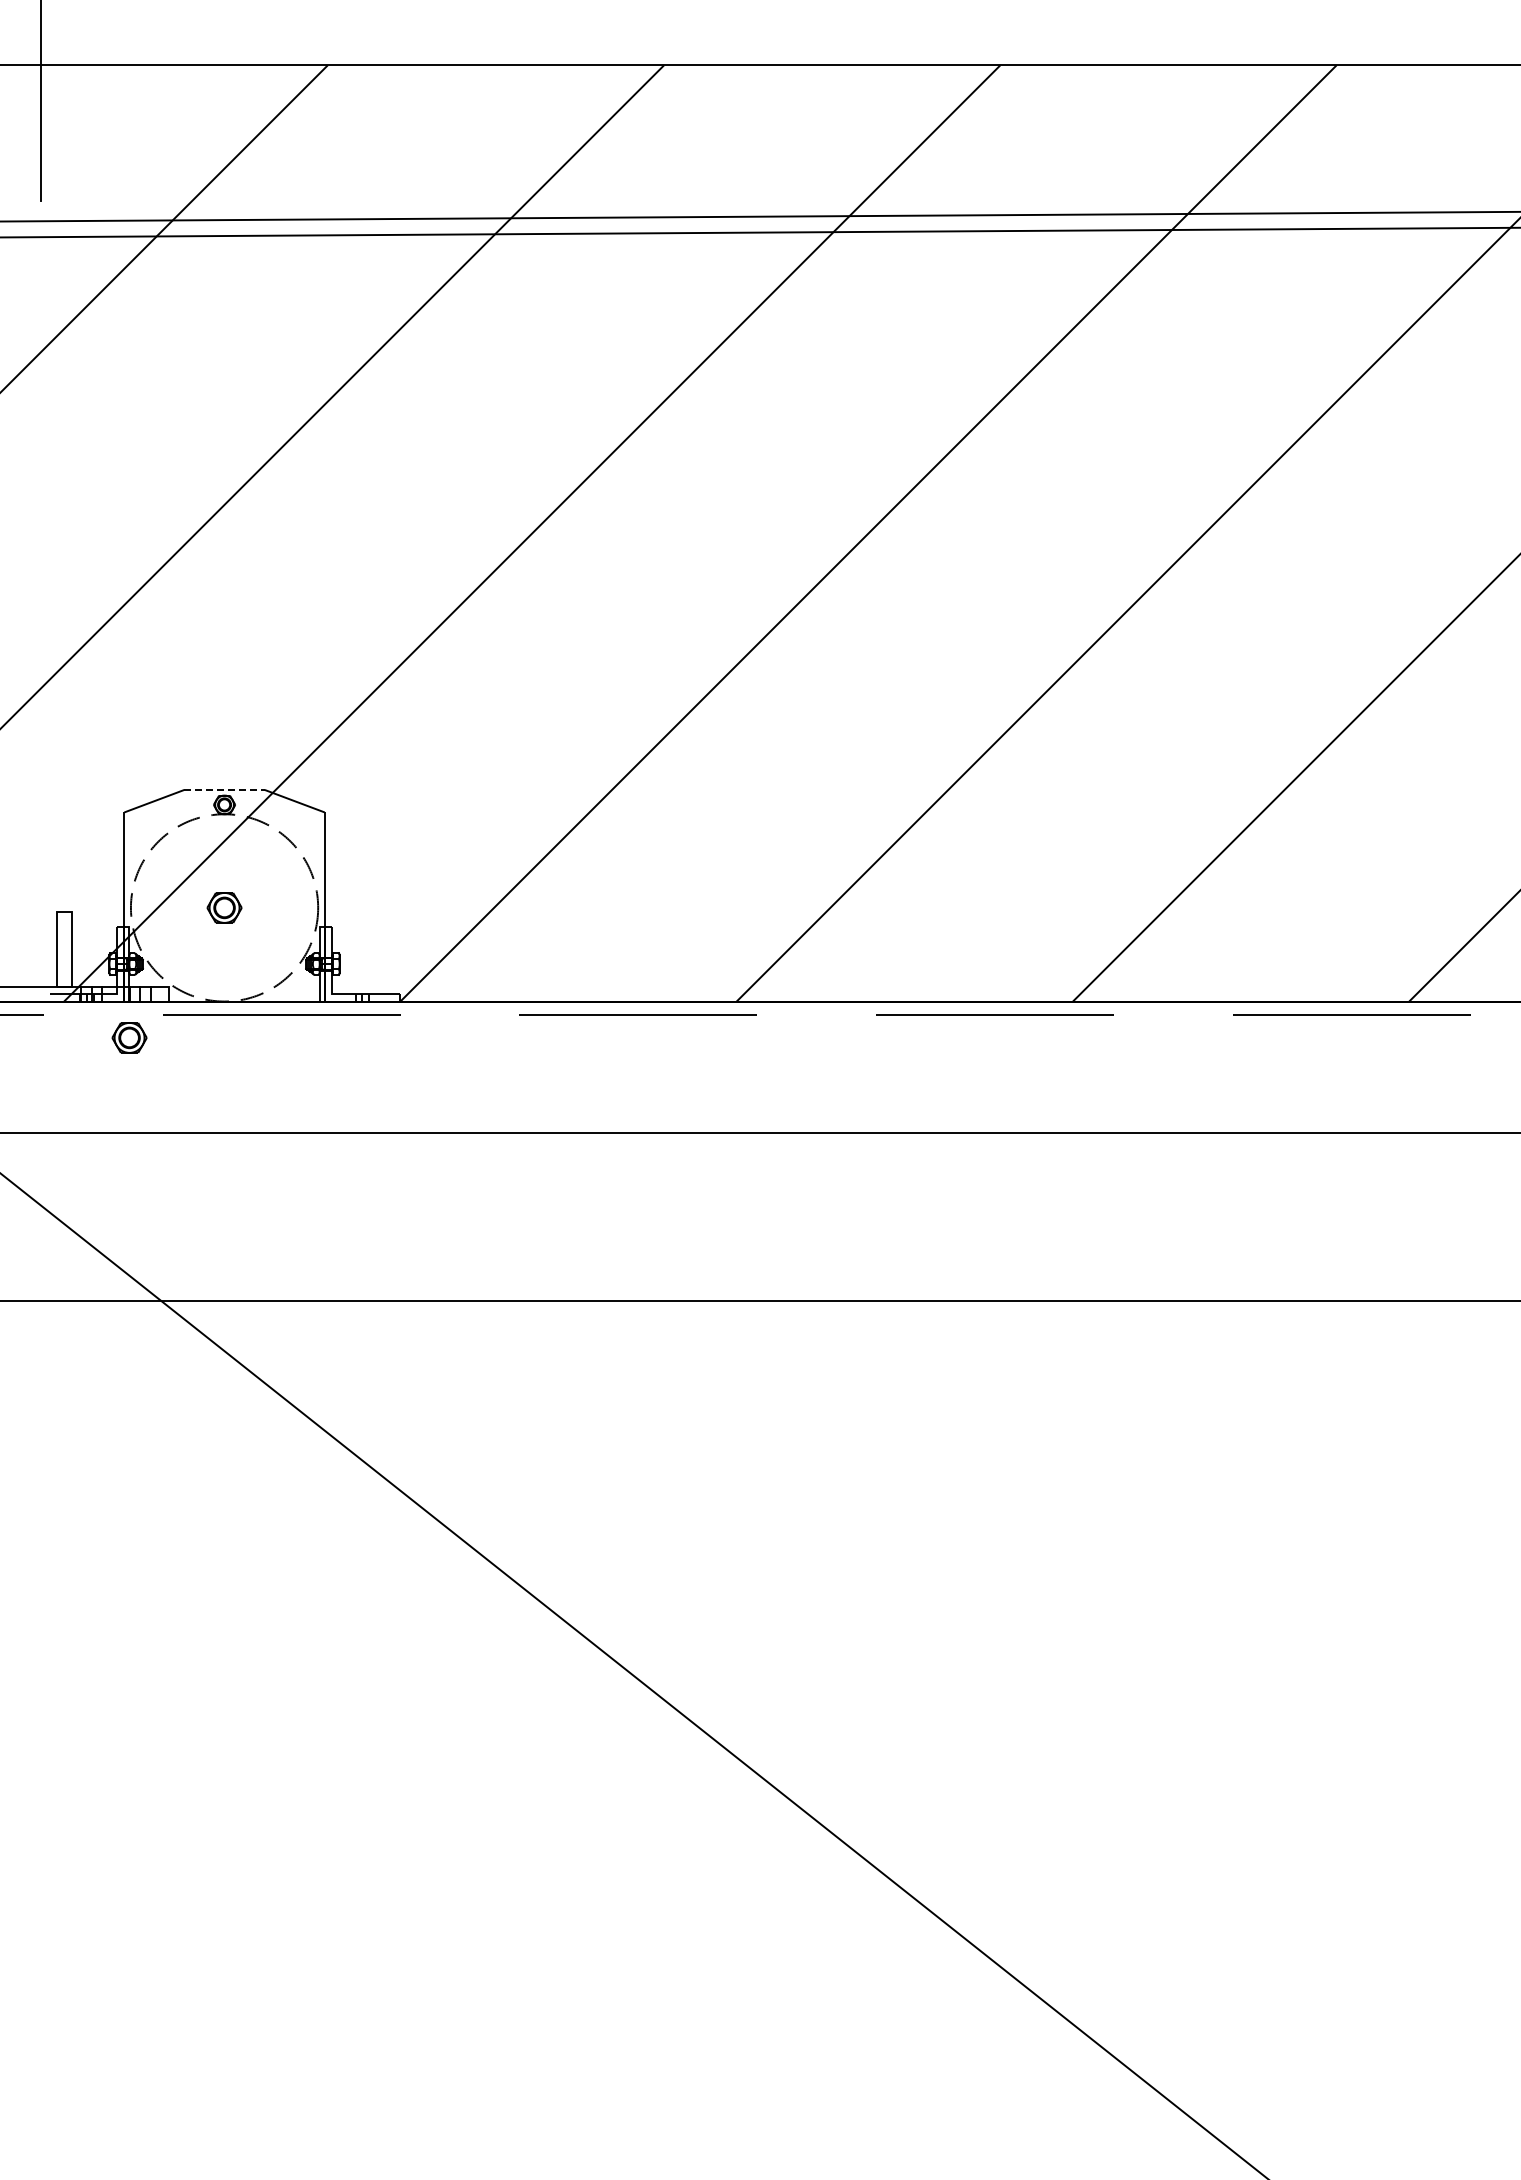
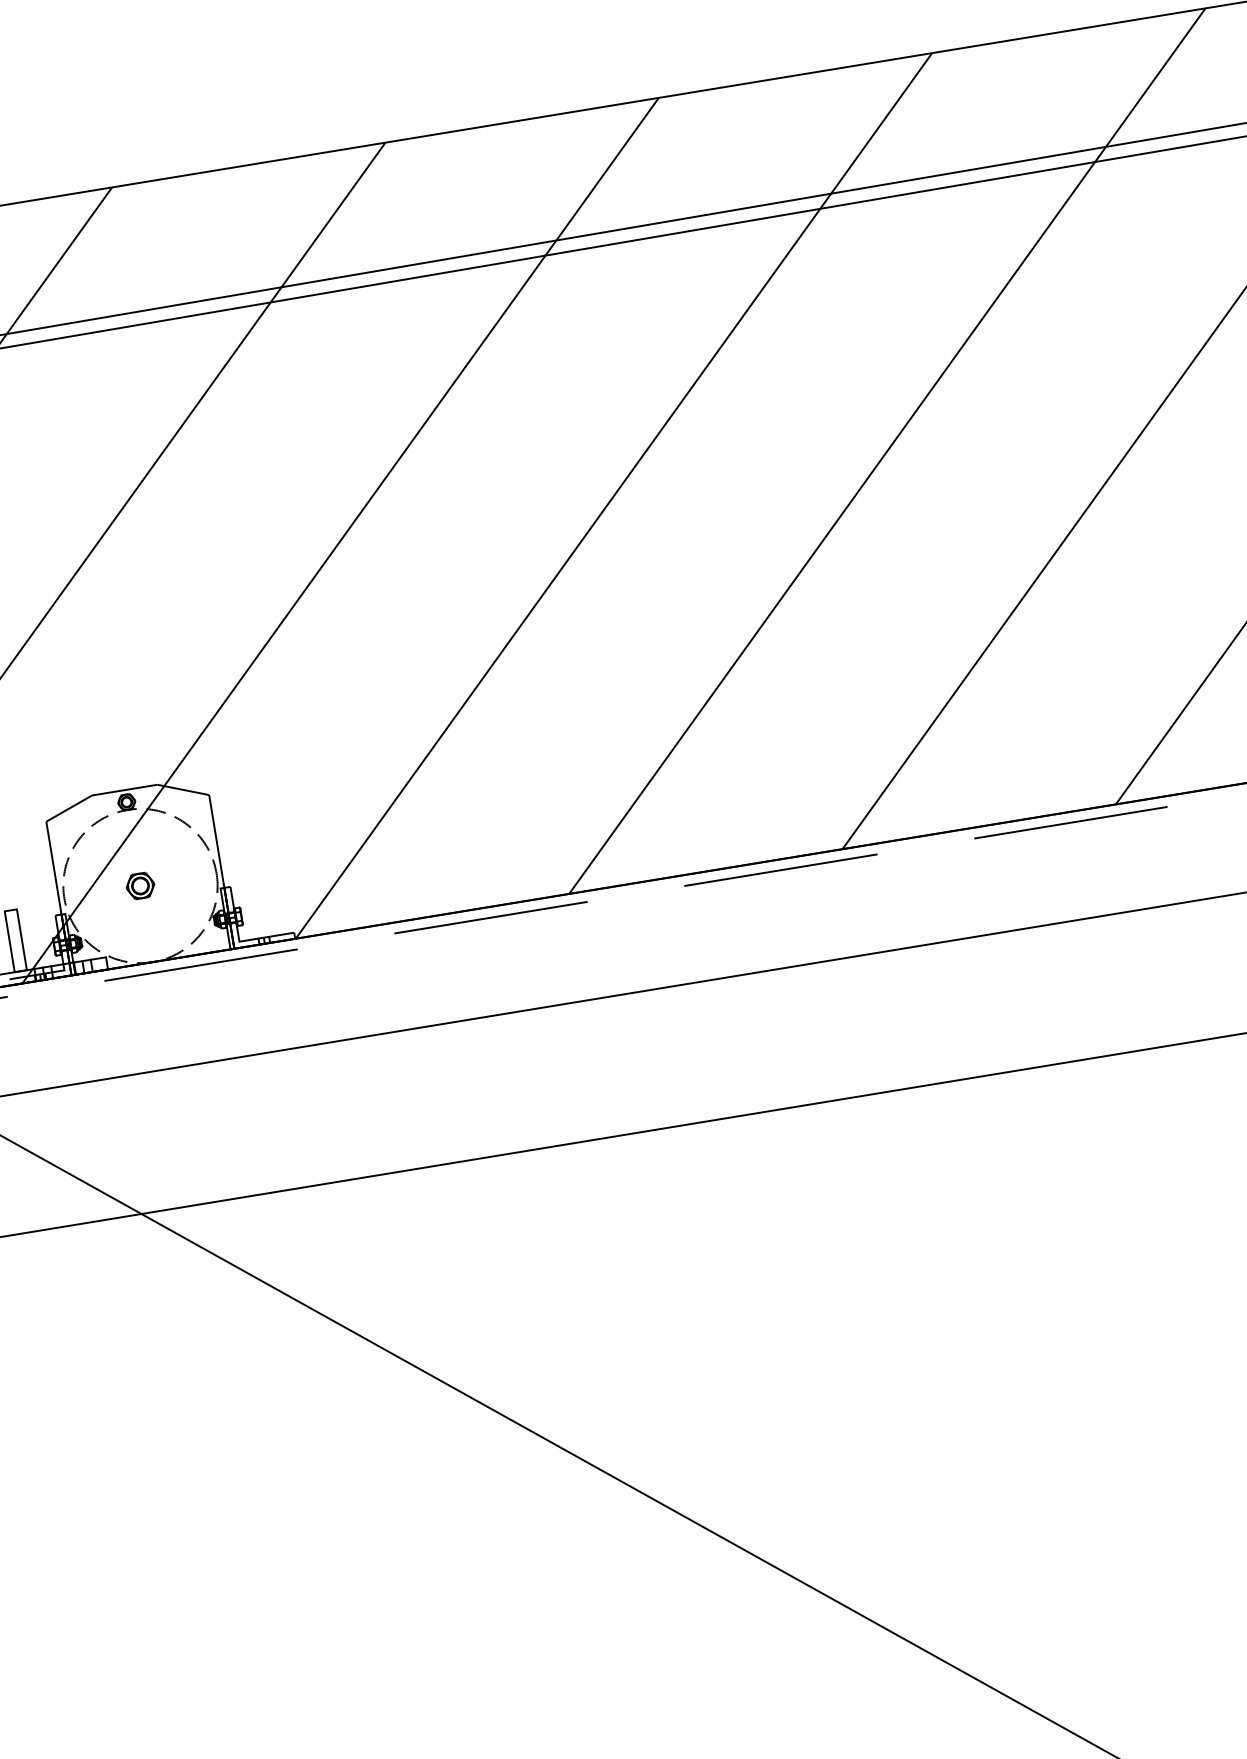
line: (225, 789) -> (125, 789), dashed -> solid
part: (129, 1037) -> (80, 1003), removed

